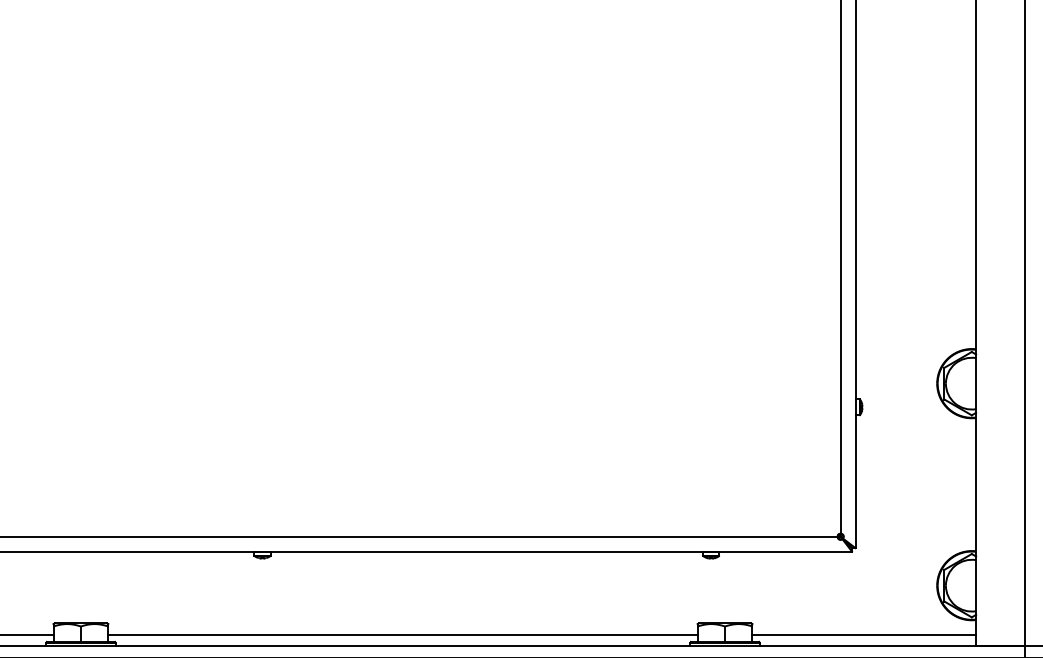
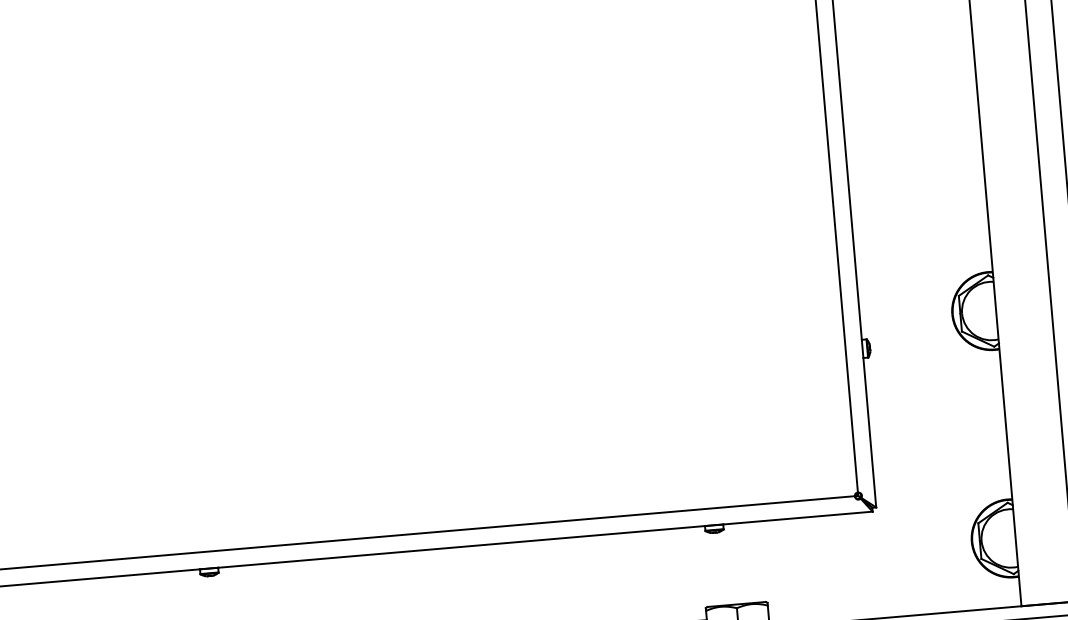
line: (864, 634) -> (894, 603), removed

